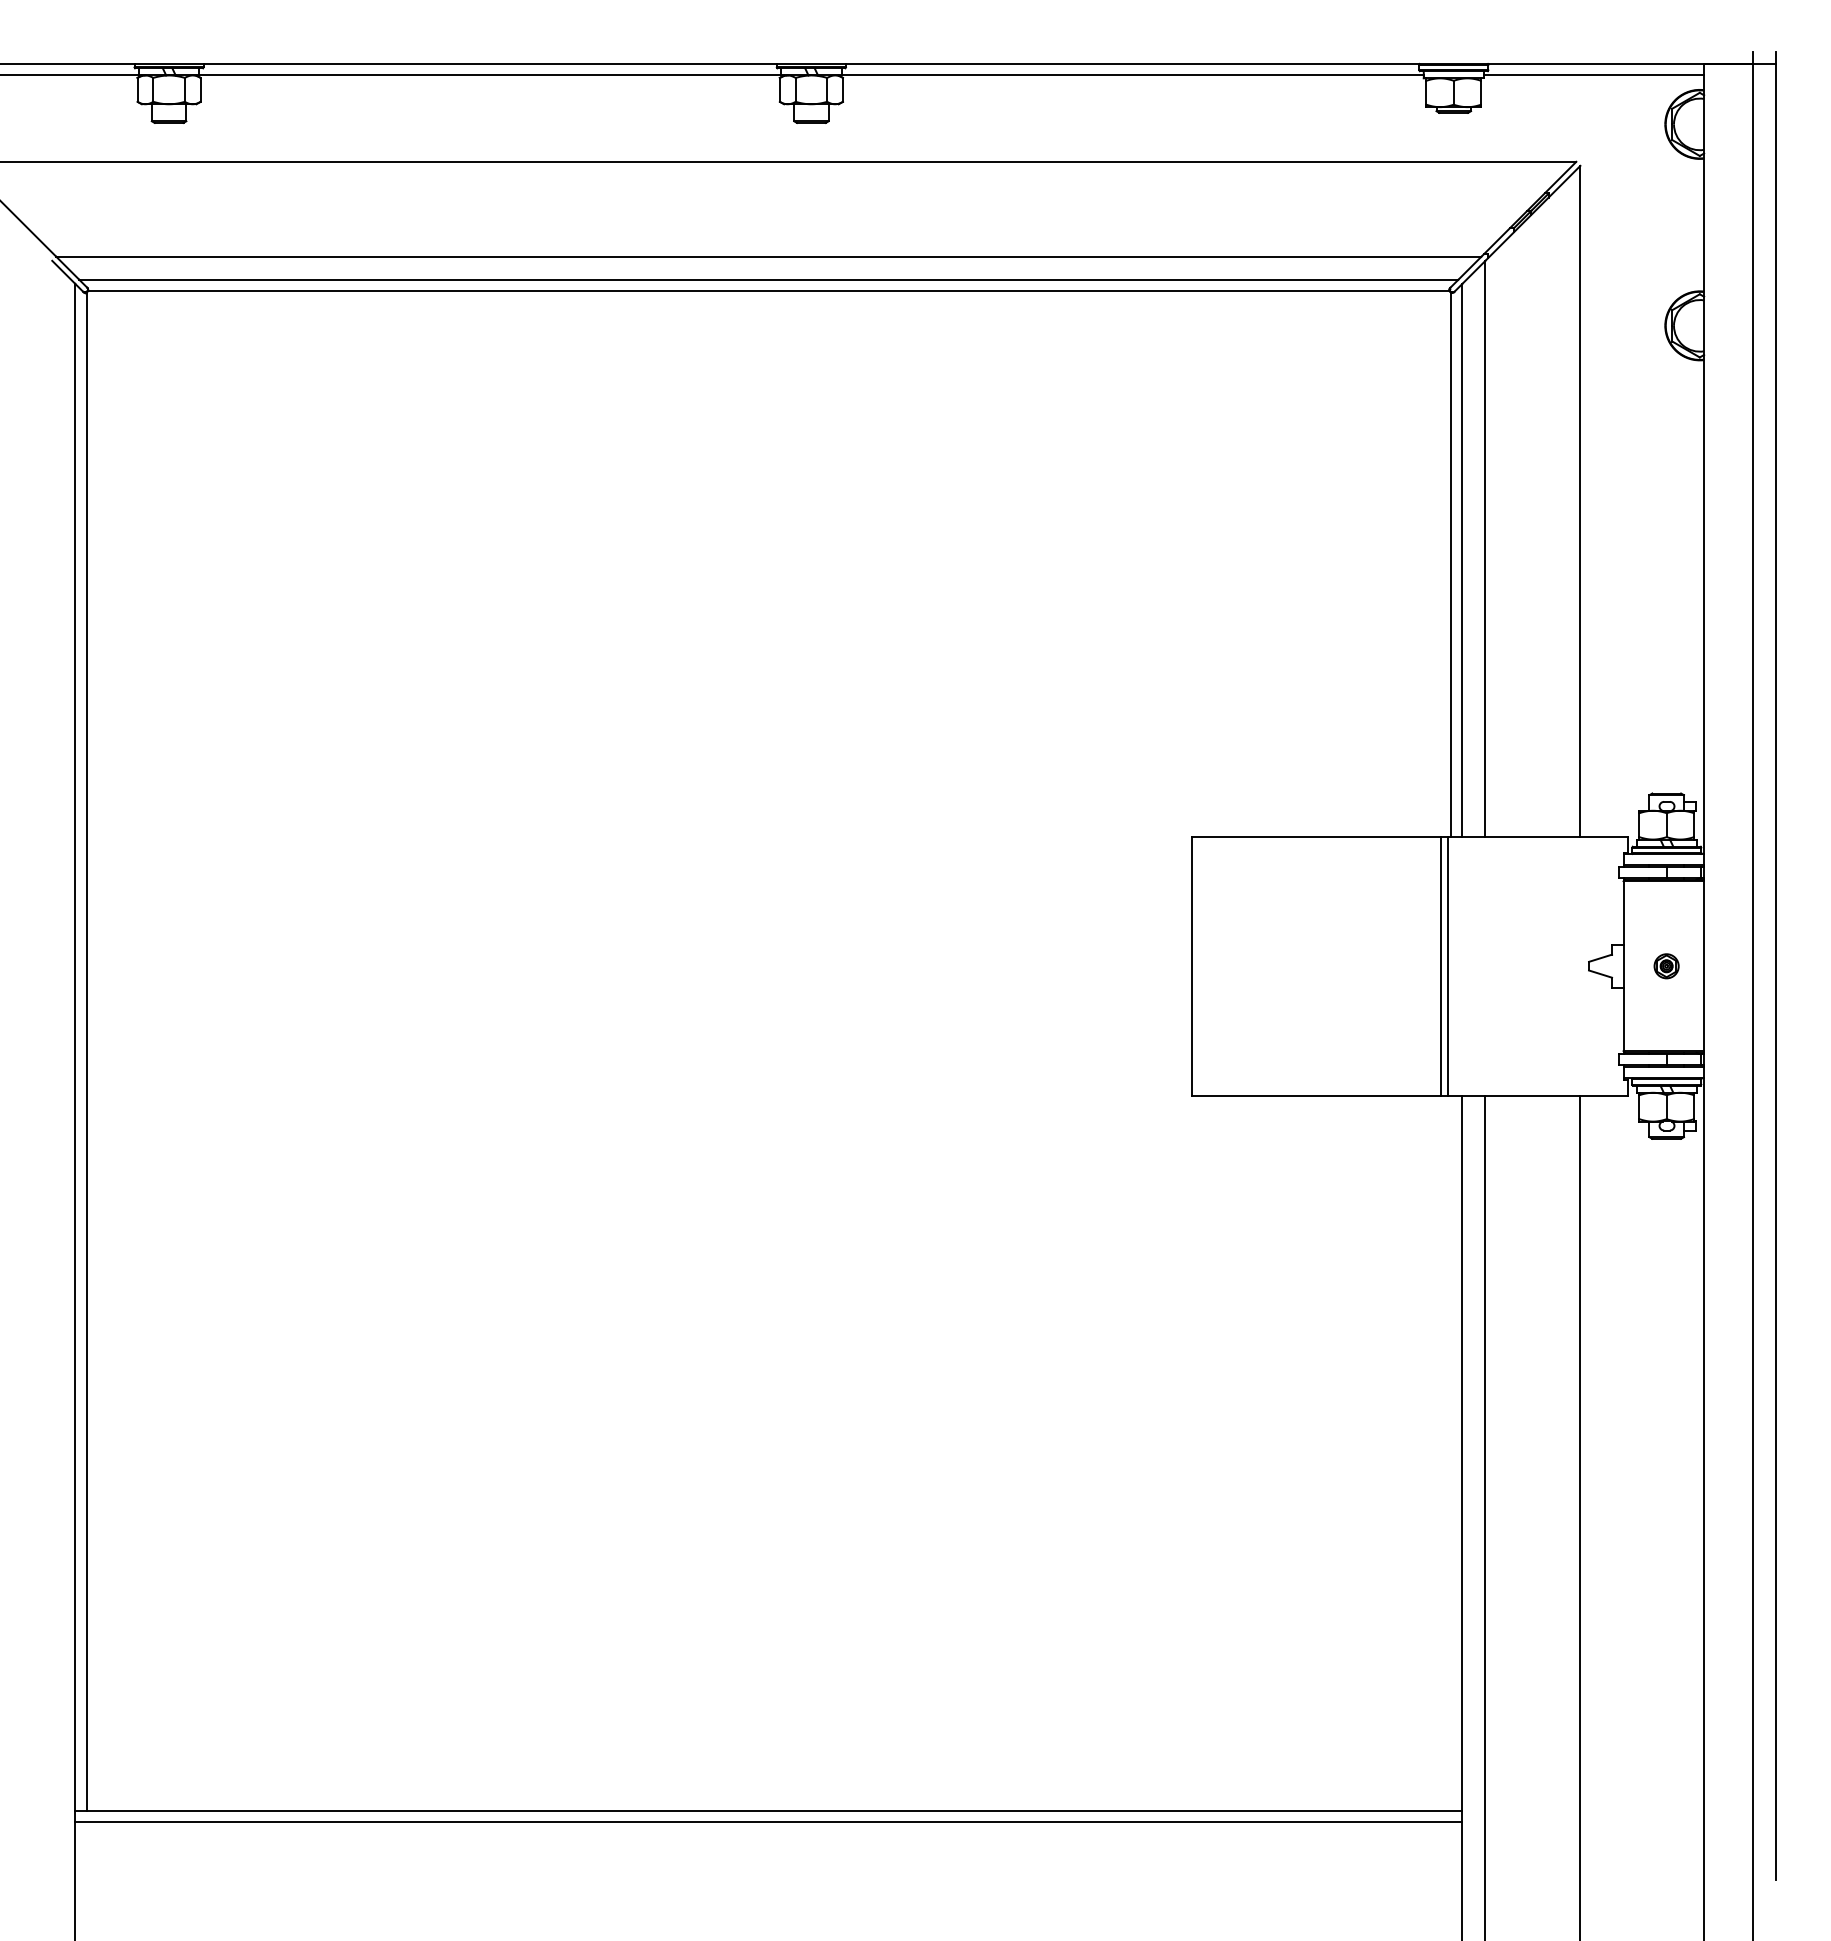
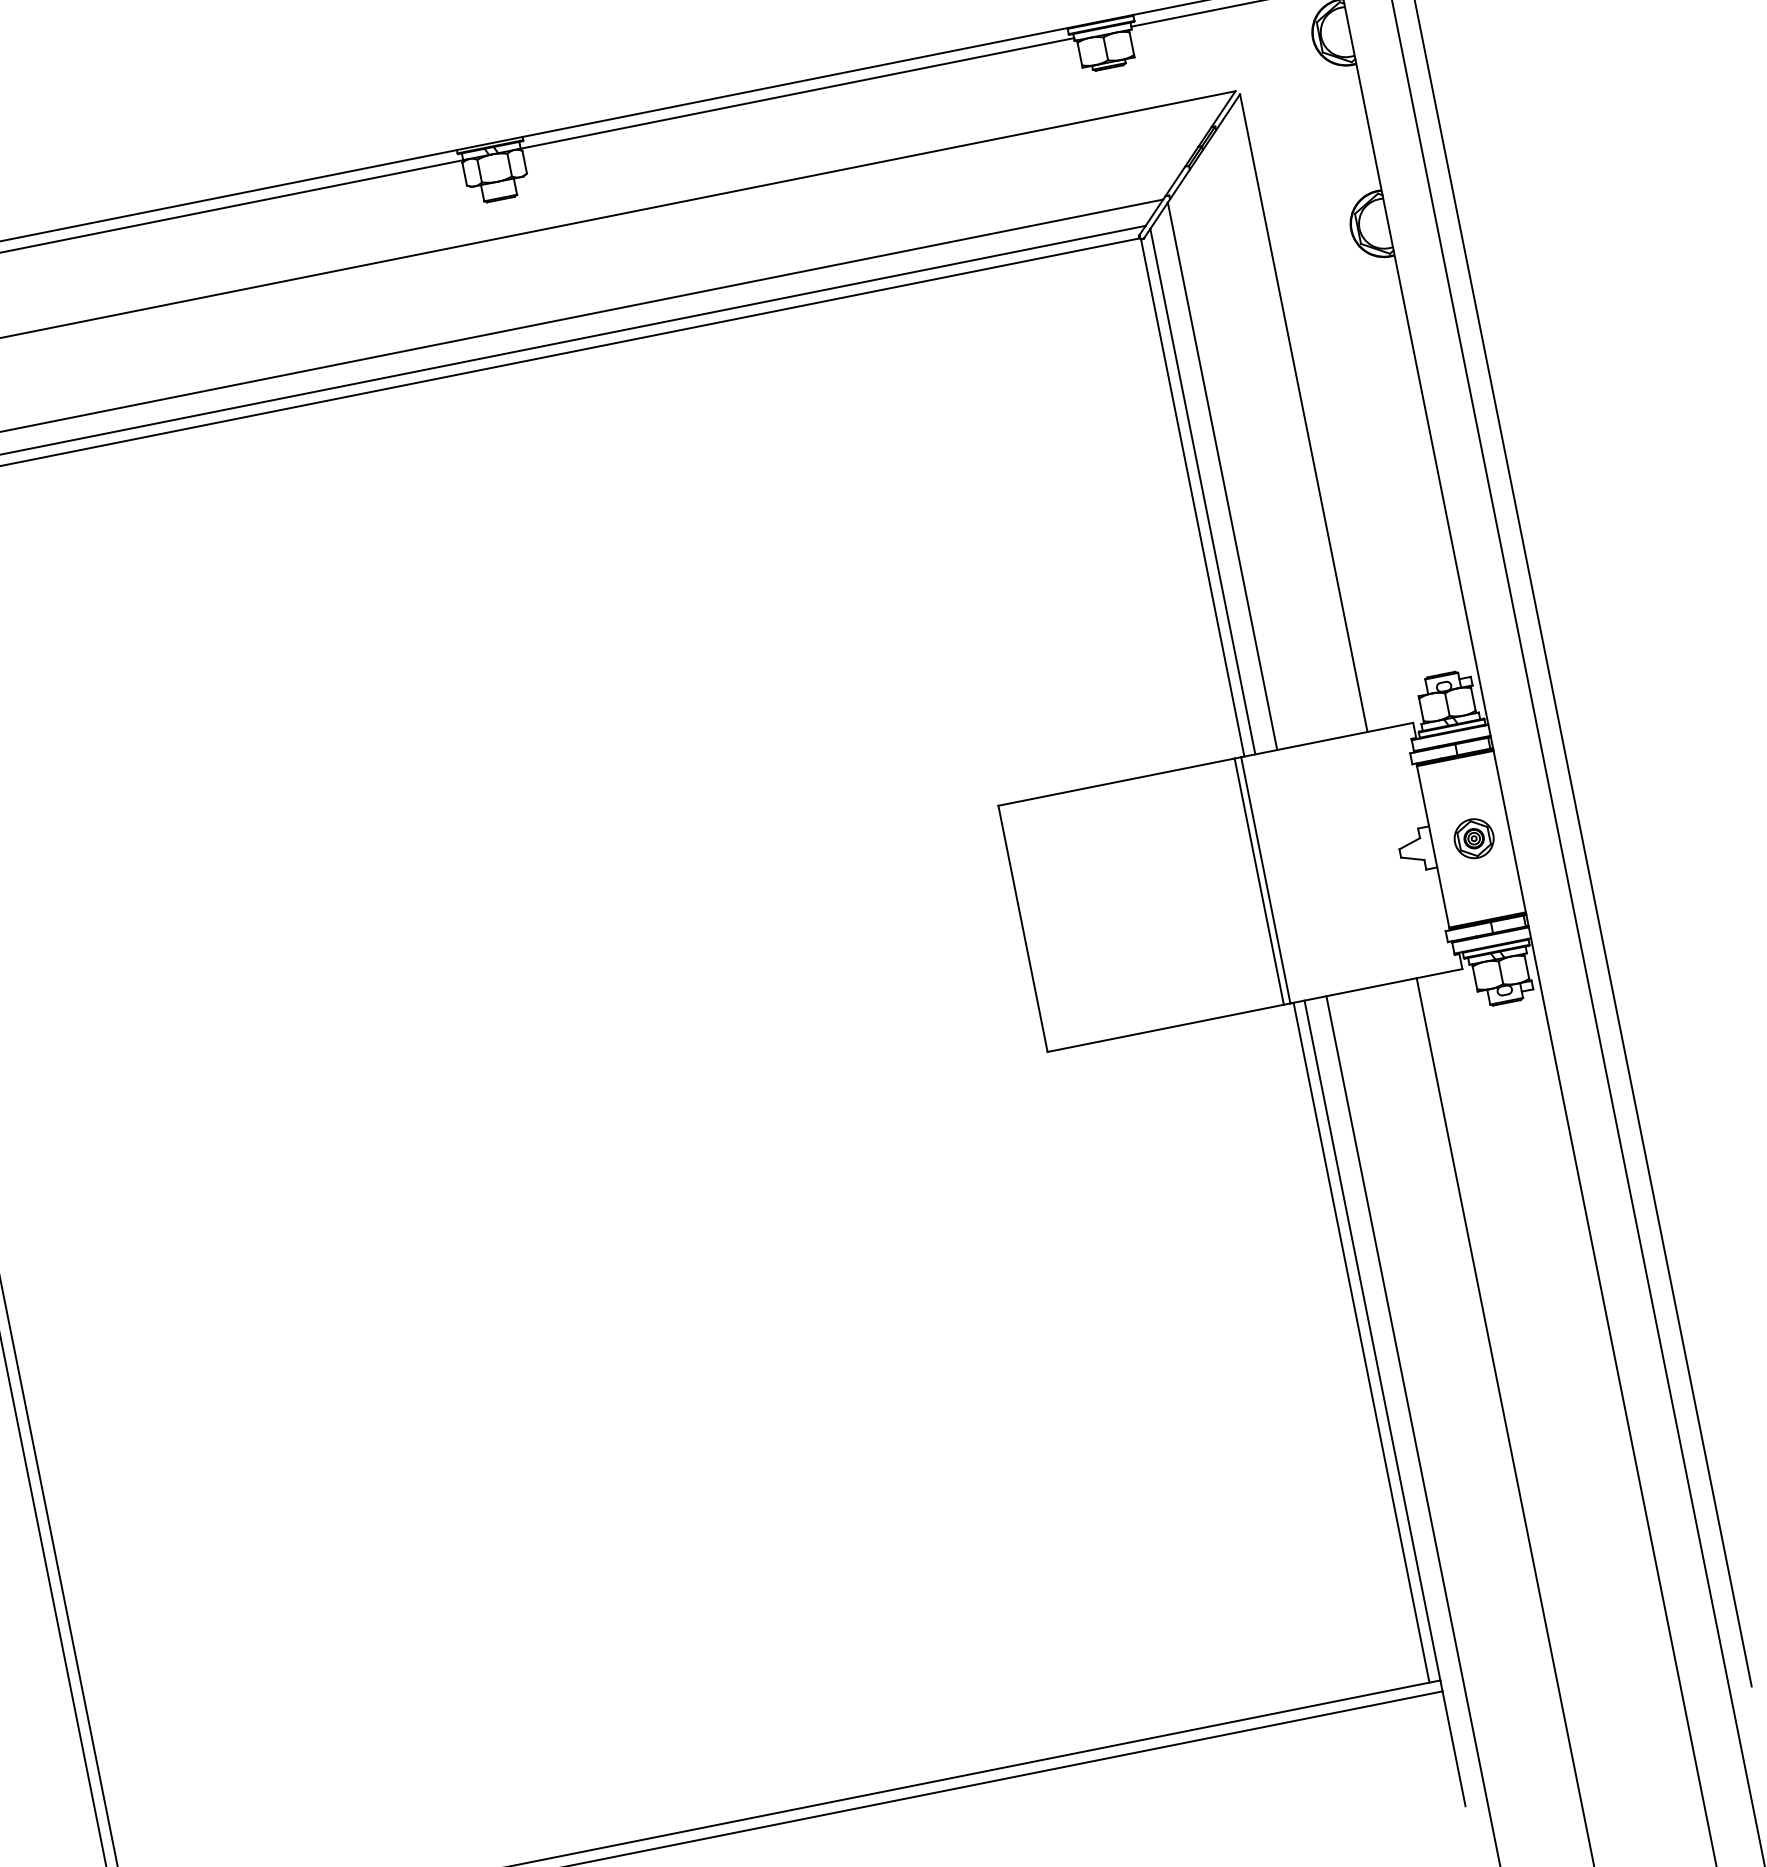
part: (1666, 966) -> (1474, 839), size x1.67
line: (1450, 1452) -> (1361, 1342), added

